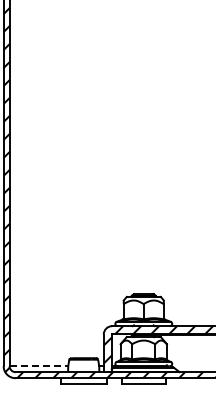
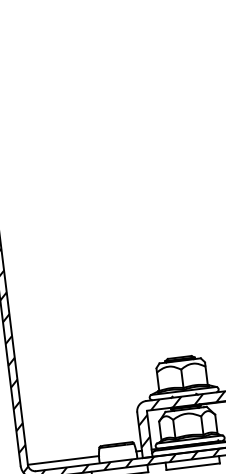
line: (39, 366) -> (64, 460), dashed -> solid

